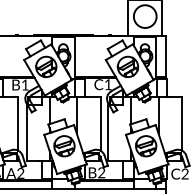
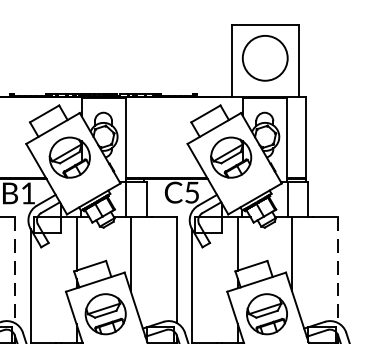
text: (108, 84) -> (192, 192), C1 -> C5
line: (18, 123) -> (14, 269), solid -> dashed
line: (182, 123) -> (338, 269), solid -> dashed

